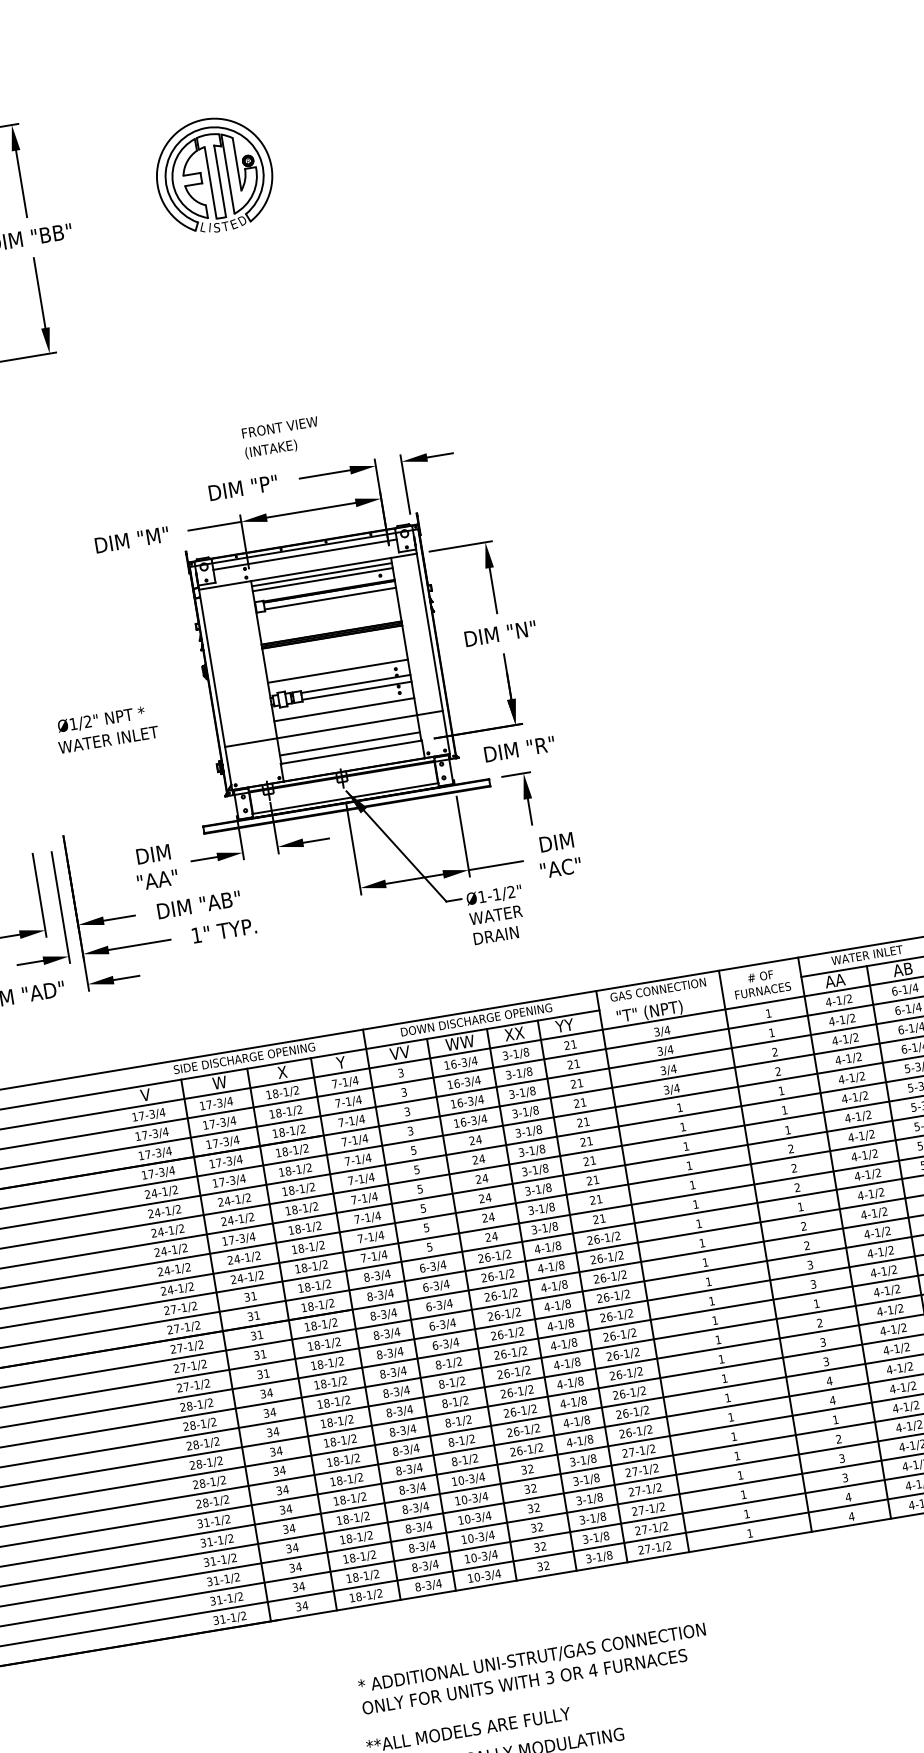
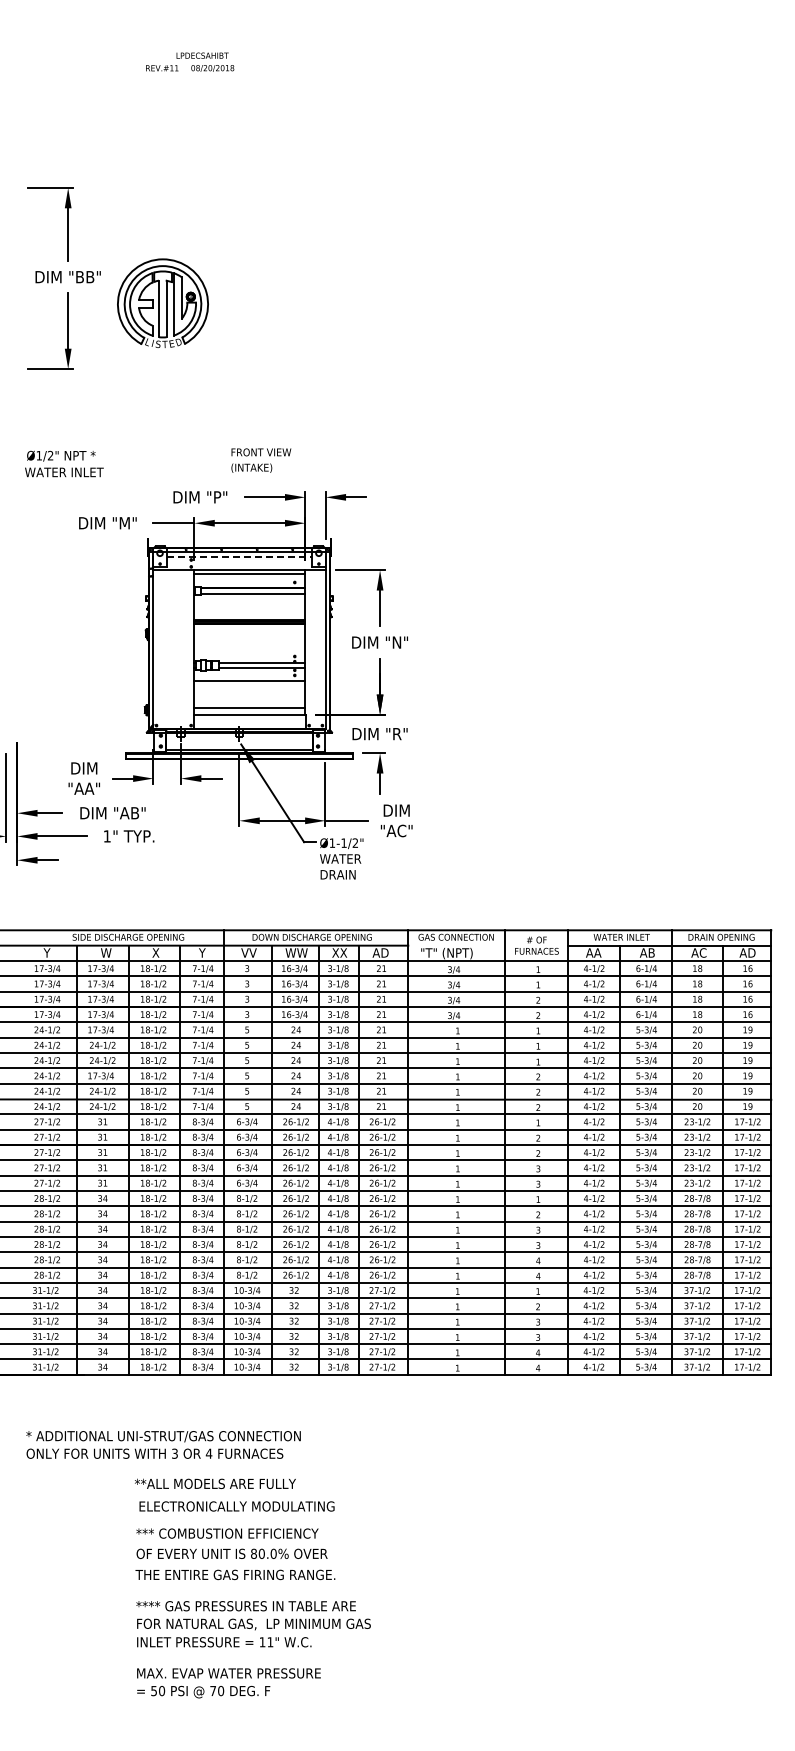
part: (213, 174) -> (162, 302), moved
text: (281, 437) -> (261, 460), moved
line: (305, 554) -> (239, 556), solid -> dashed
line: (322, 580) -> (249, 578), removed
line: (337, 671) -> (249, 650), removed
text: (106, 728) -> (64, 463), moved
line: (333, 728) -> (239, 694), removed
text: (565, 1024) -> (380, 952), YY -> AD
text: (145, 1094) -> (47, 952), V -> Y
text: (533, 1668) -> (163, 1444), moved

